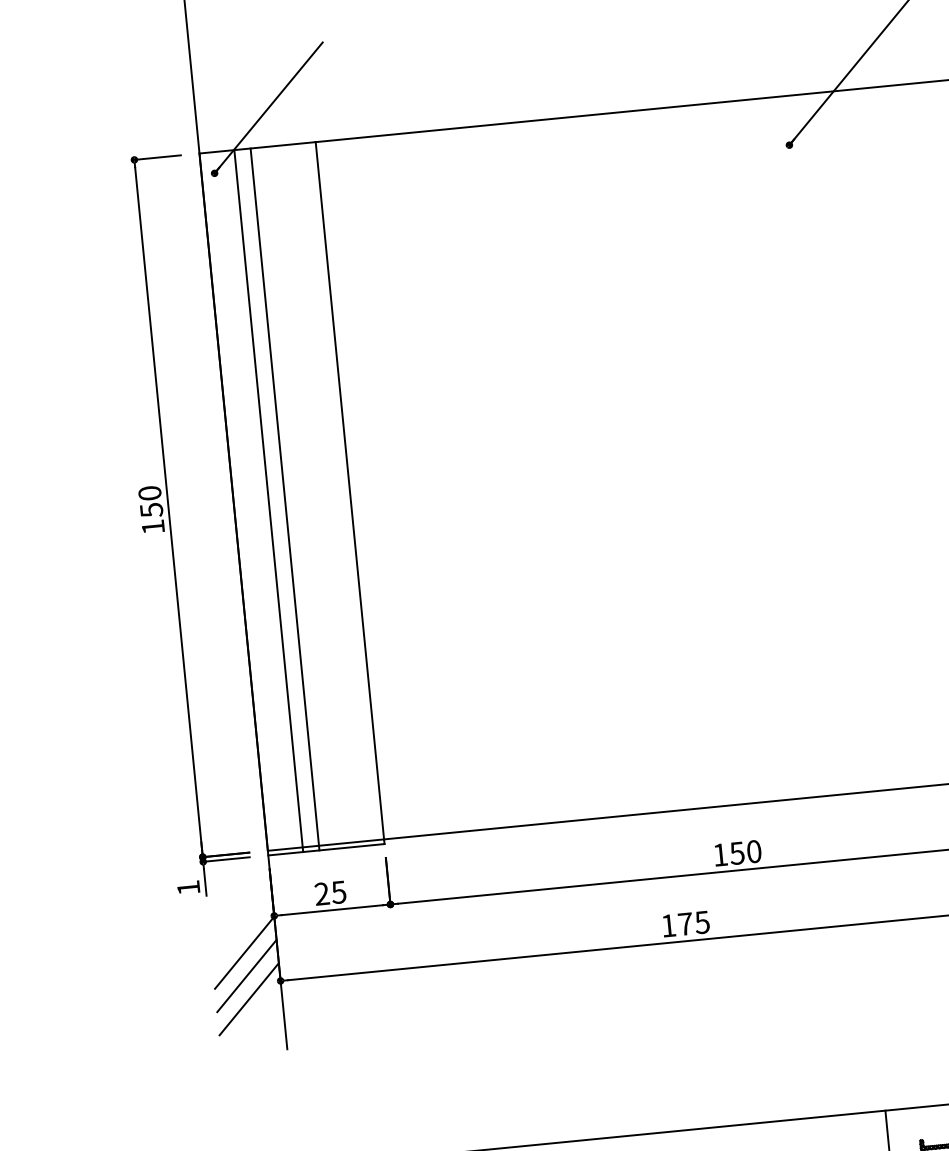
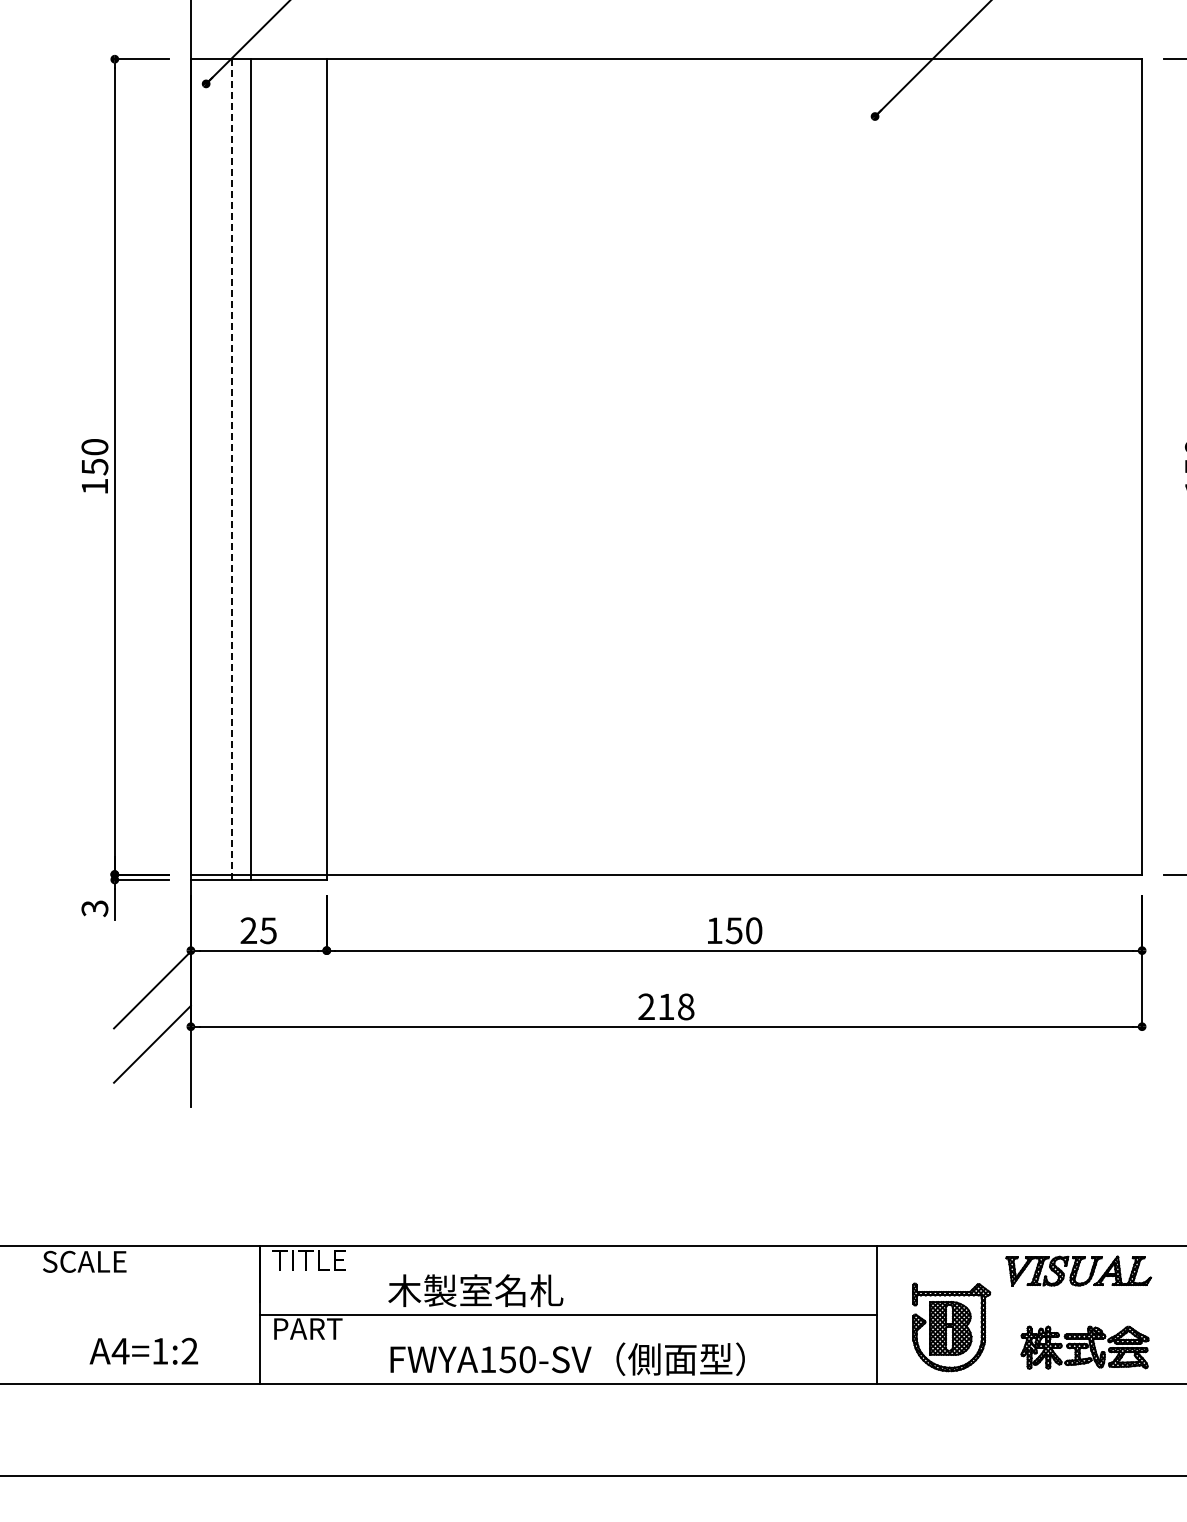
line: (268, 501) -> (231, 470), solid -> dashed
text: (188, 887) -> (94, 908), 1 -> 3
text: (685, 923) -> (666, 1006), 175 -> 218
line: (246, 975) -> (152, 1016), removed

